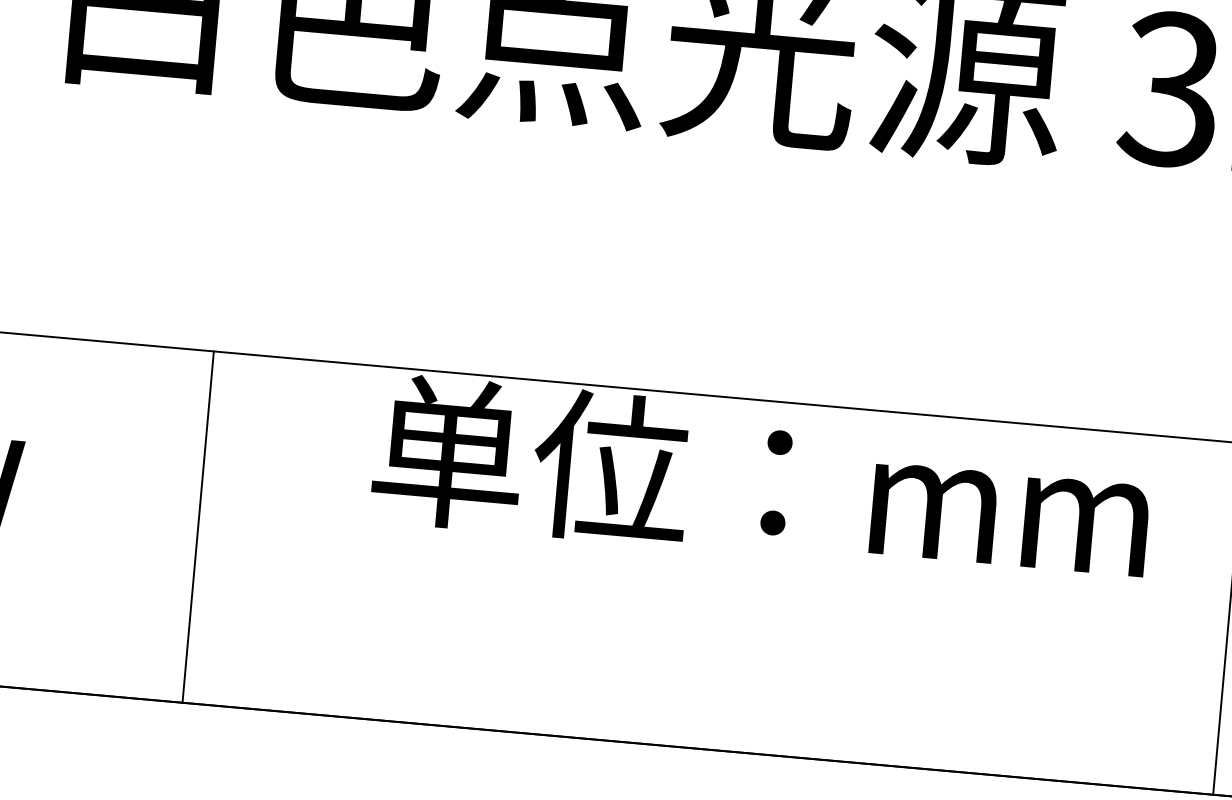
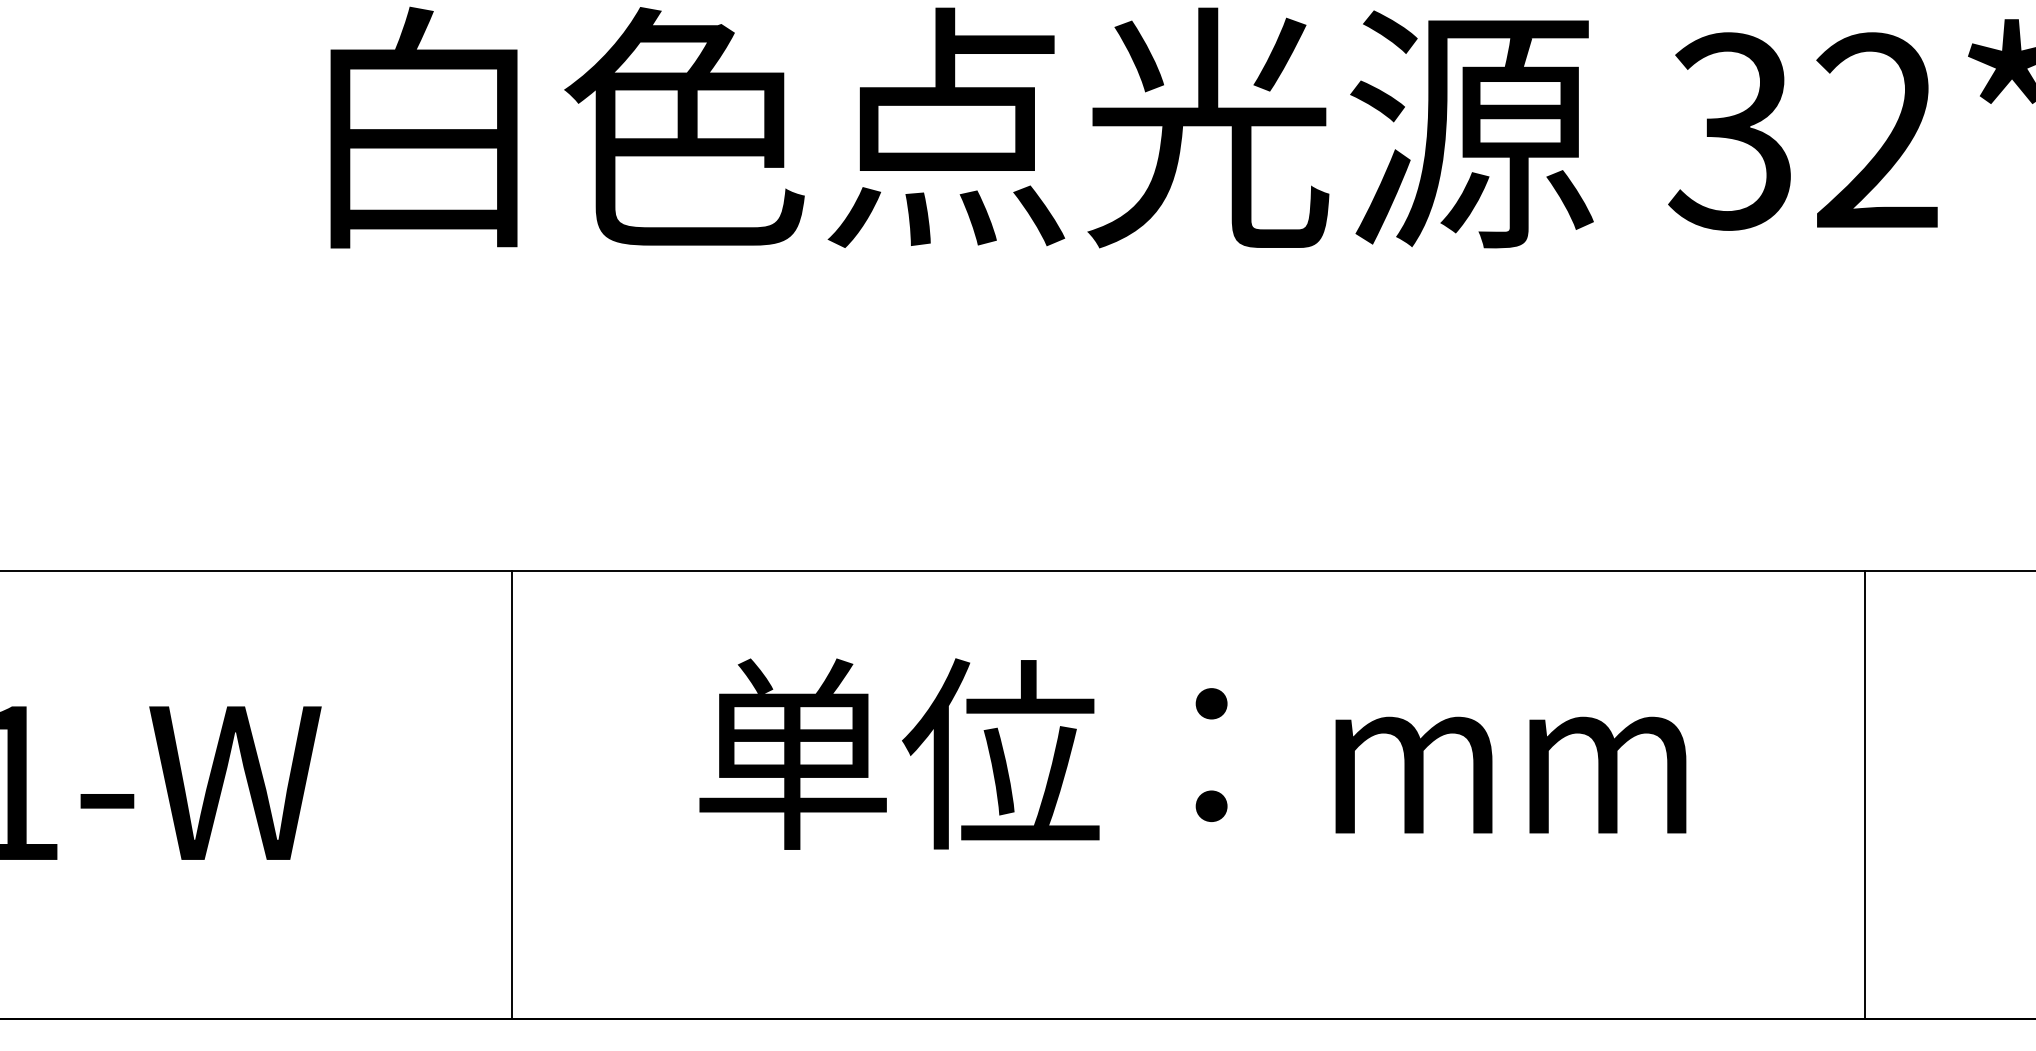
text: (761, 480) -> (1192, 753), moved
line: (198, 527) -> (511, 795), moved

